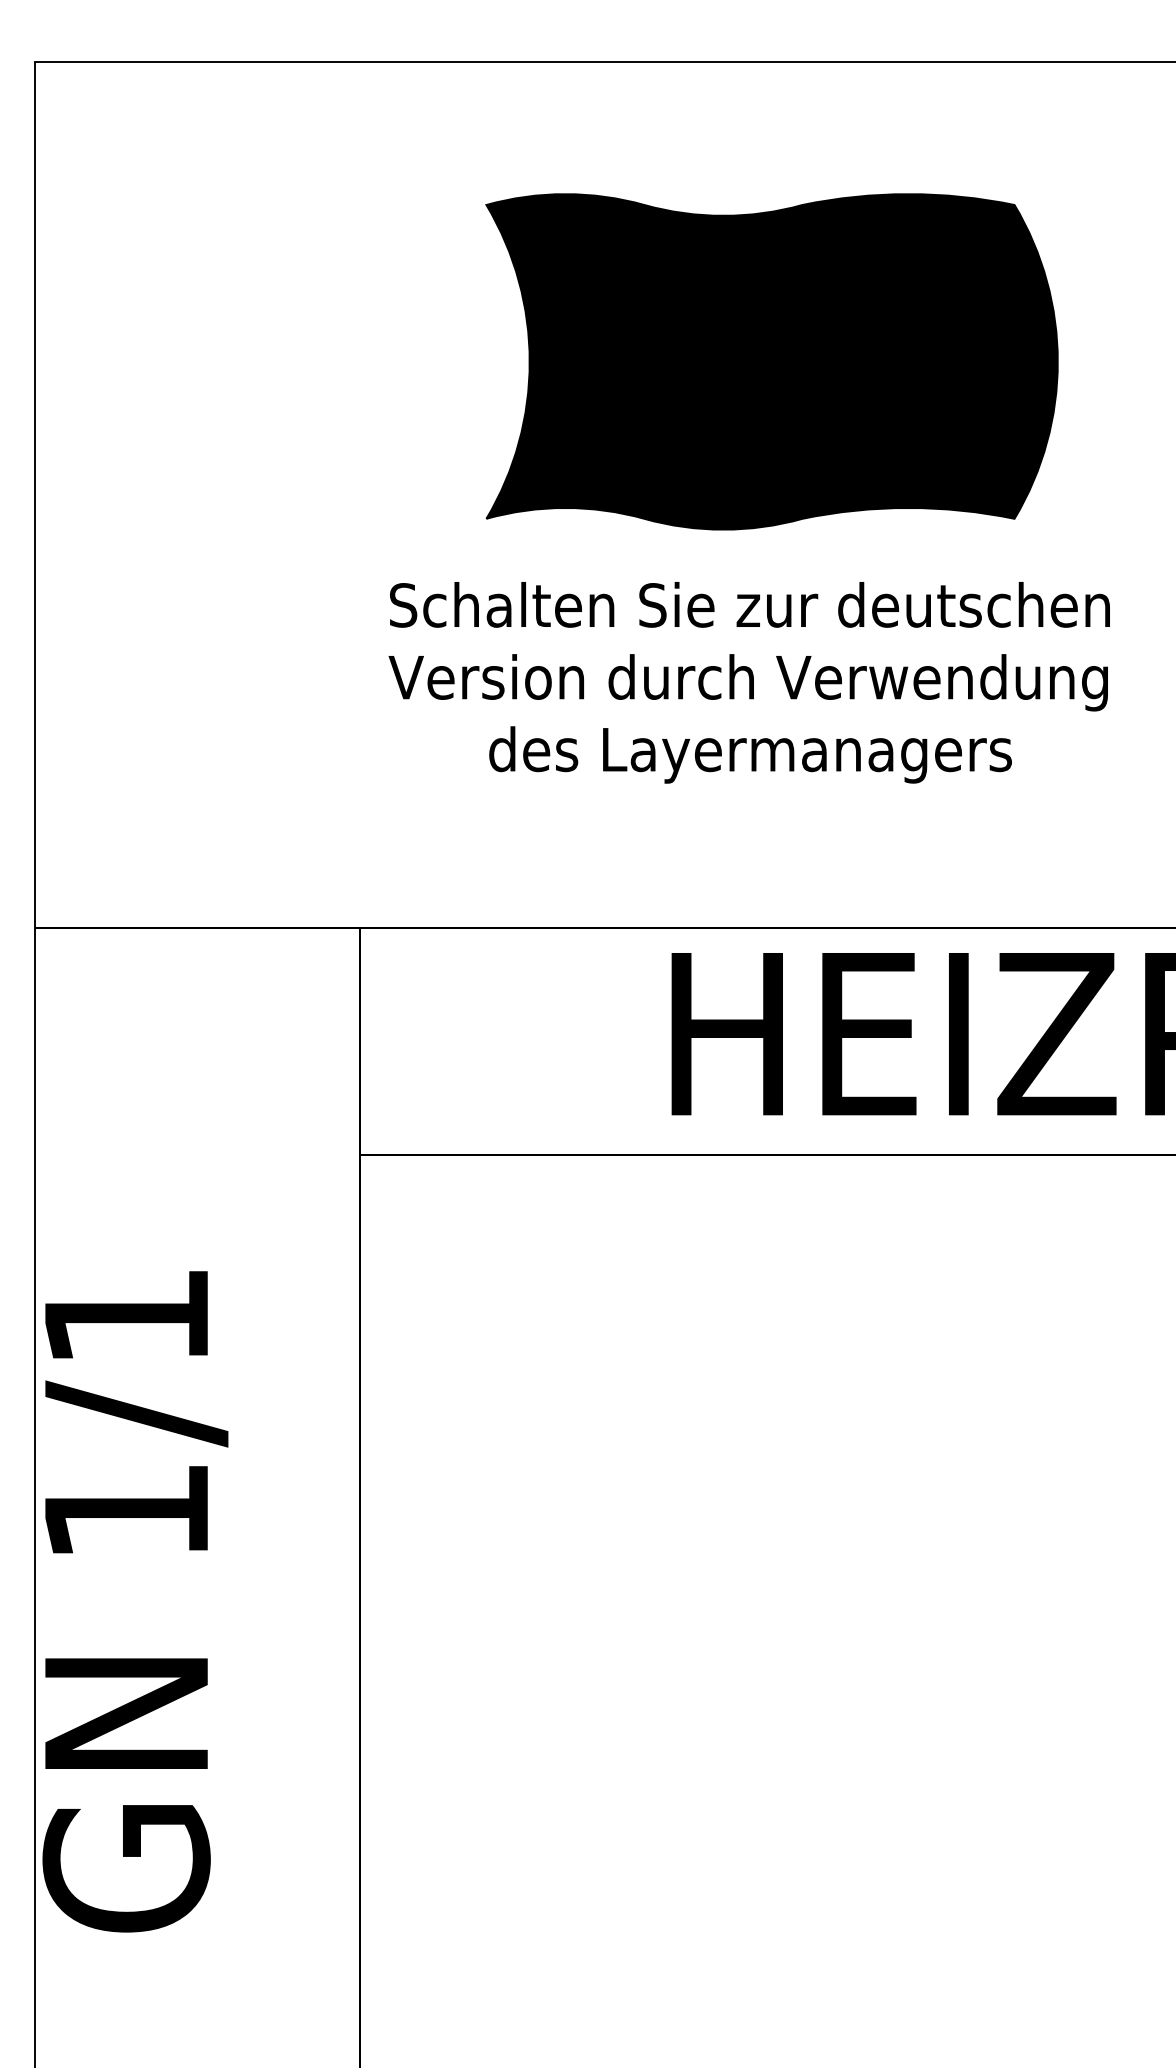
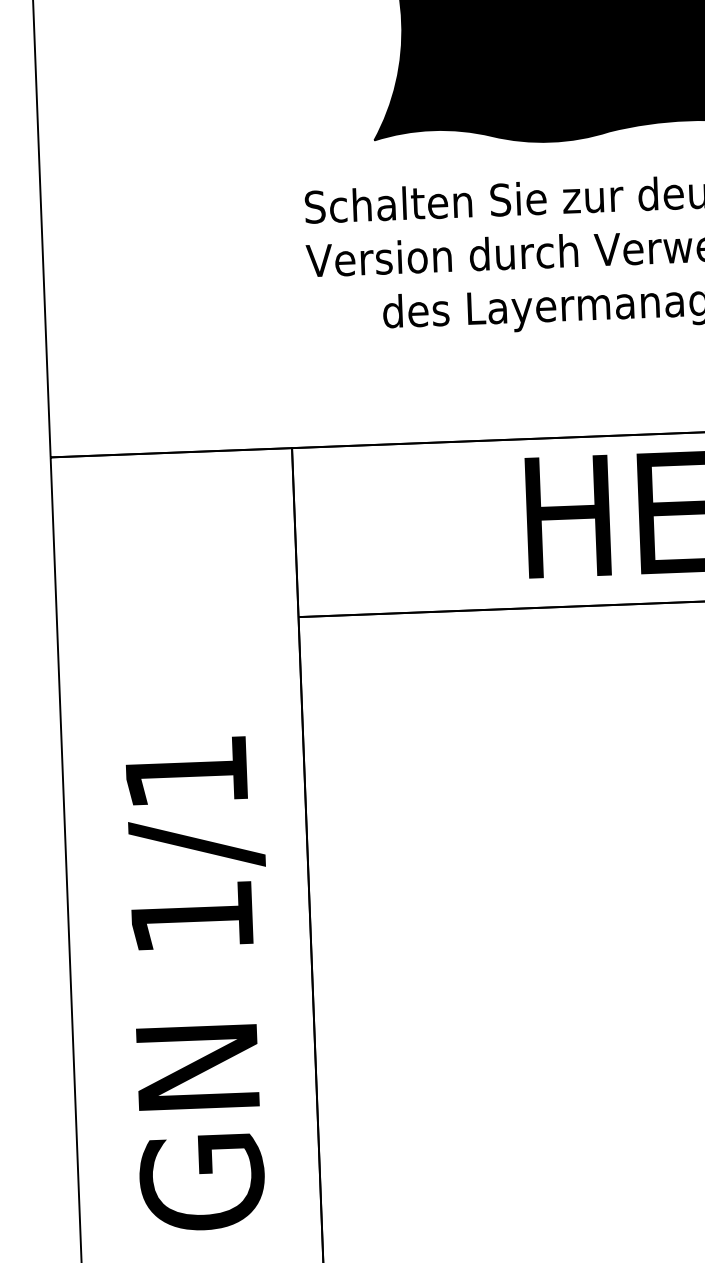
text: (135, 1601) -> (201, 983), moved

